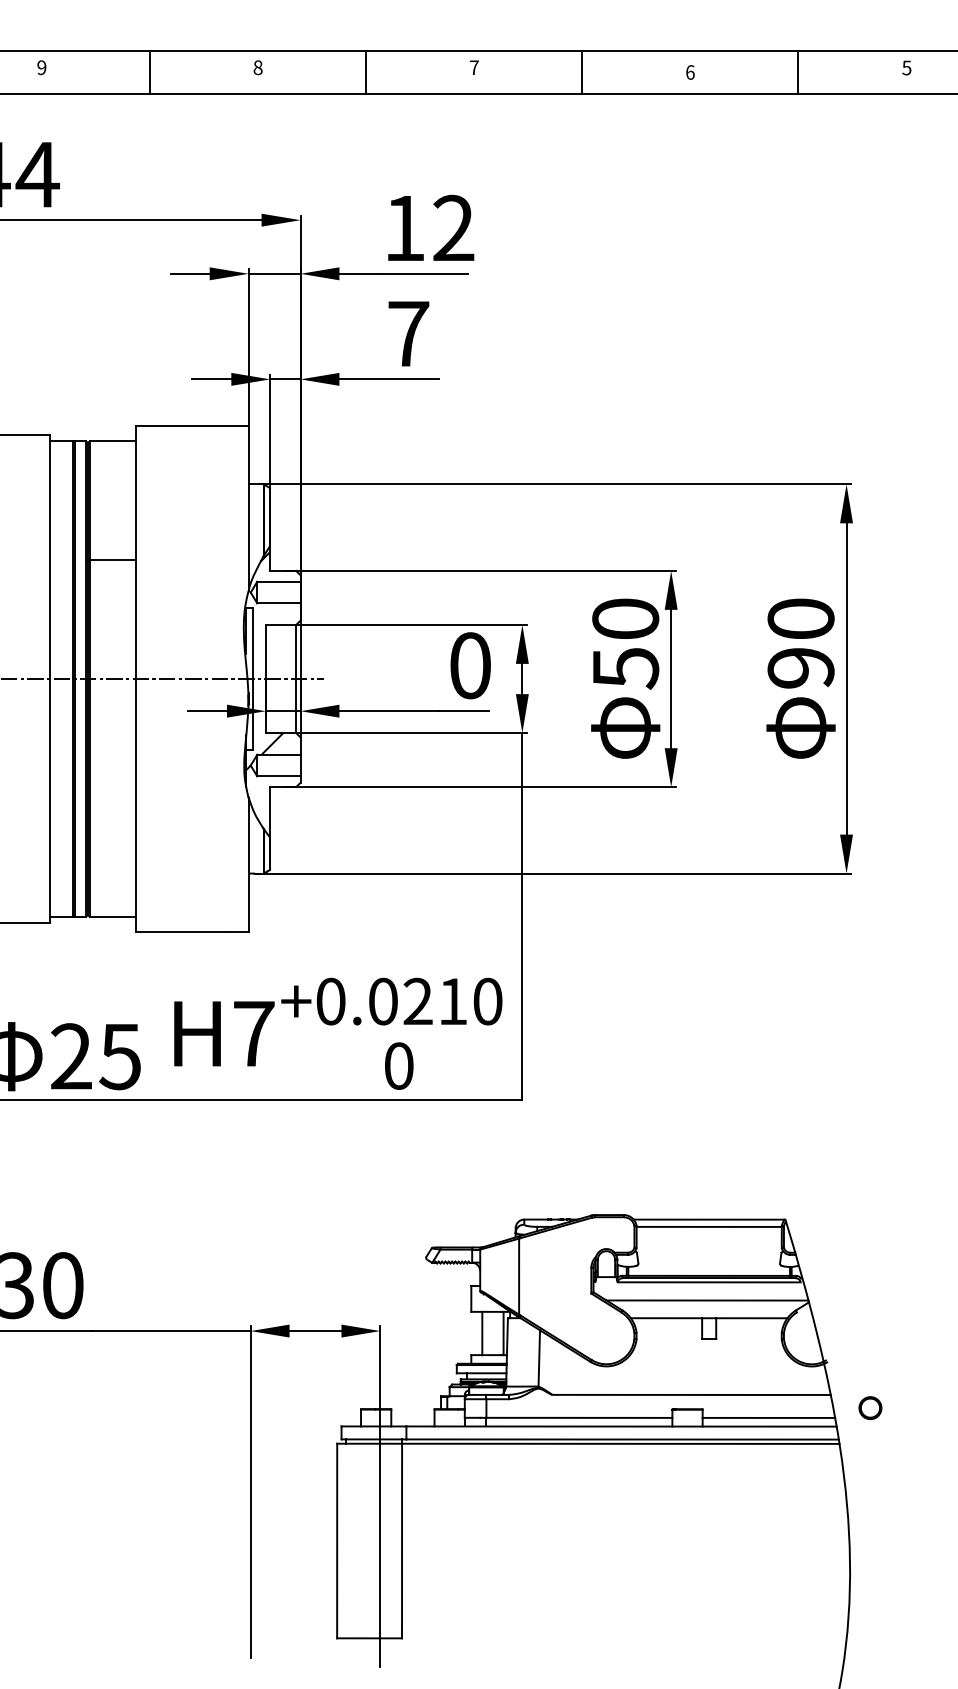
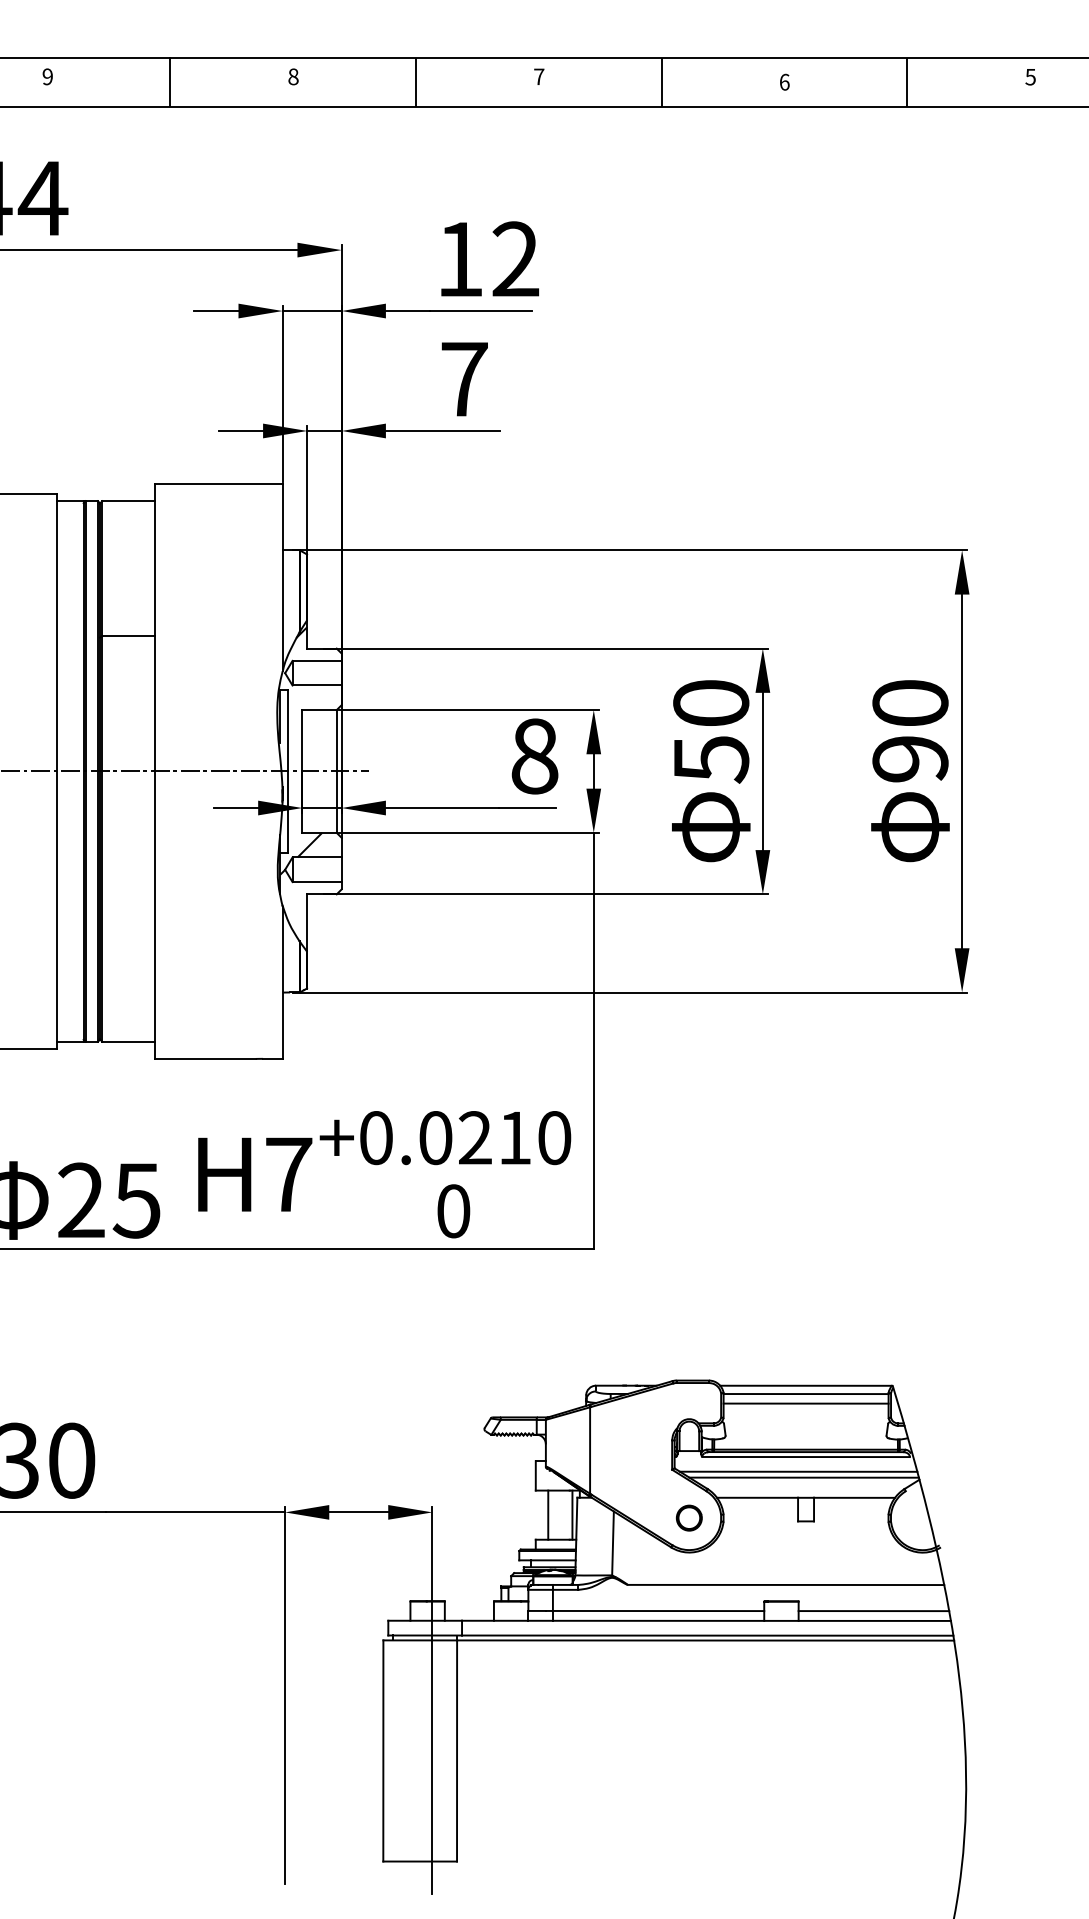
text: (470, 665) -> (534, 756), 0 -> 8
line: (708, 1235) -> (805, 1403), added
line: (702, 1295) -> (798, 1471), added
part: (870, 1408) -> (689, 1518), moved

